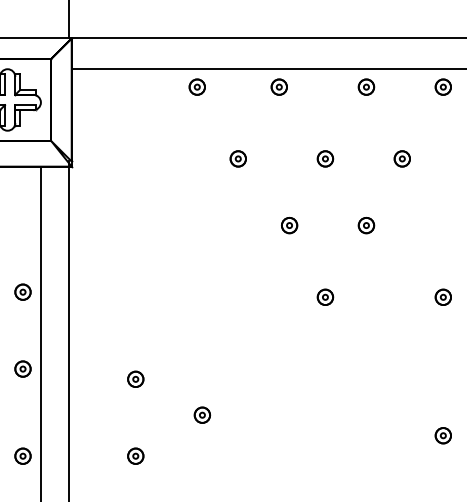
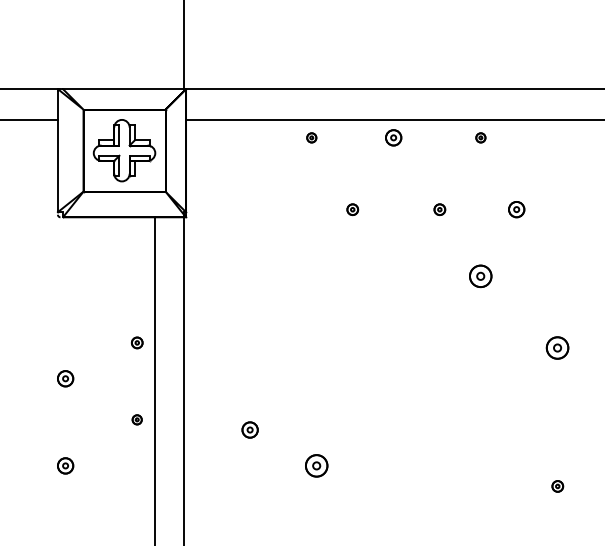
part: (197, 86) -> (311, 137), size x0.6
part: (366, 86) -> (480, 137), size x0.6
part: (443, 86) -> (557, 137), removed
part: (238, 158) -> (352, 209), size x0.7
part: (325, 158) -> (439, 209), size x0.7
part: (289, 224) -> (403, 275), removed
part: (366, 224) -> (480, 275), size x1.4
part: (22, 291) -> (136, 342), size x0.7
part: (325, 296) -> (439, 347), removed
part: (443, 296) -> (557, 347), size x1.4
part: (22, 368) -> (136, 419), size x0.6
part: (202, 414) -> (316, 465), size x1.4
part: (443, 435) -> (557, 486), size x0.7
part: (22, 455) -> (136, 506), removed
part: (135, 455) -> (249, 506), removed

